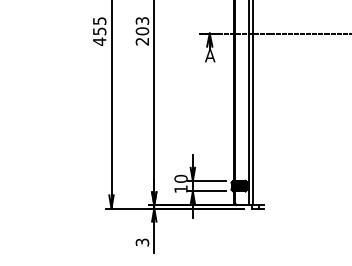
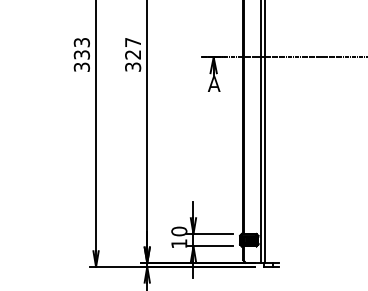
text: (99, 31) -> (81, 55), 455 -> 333
text: (142, 31) -> (133, 55), 203 -> 327

